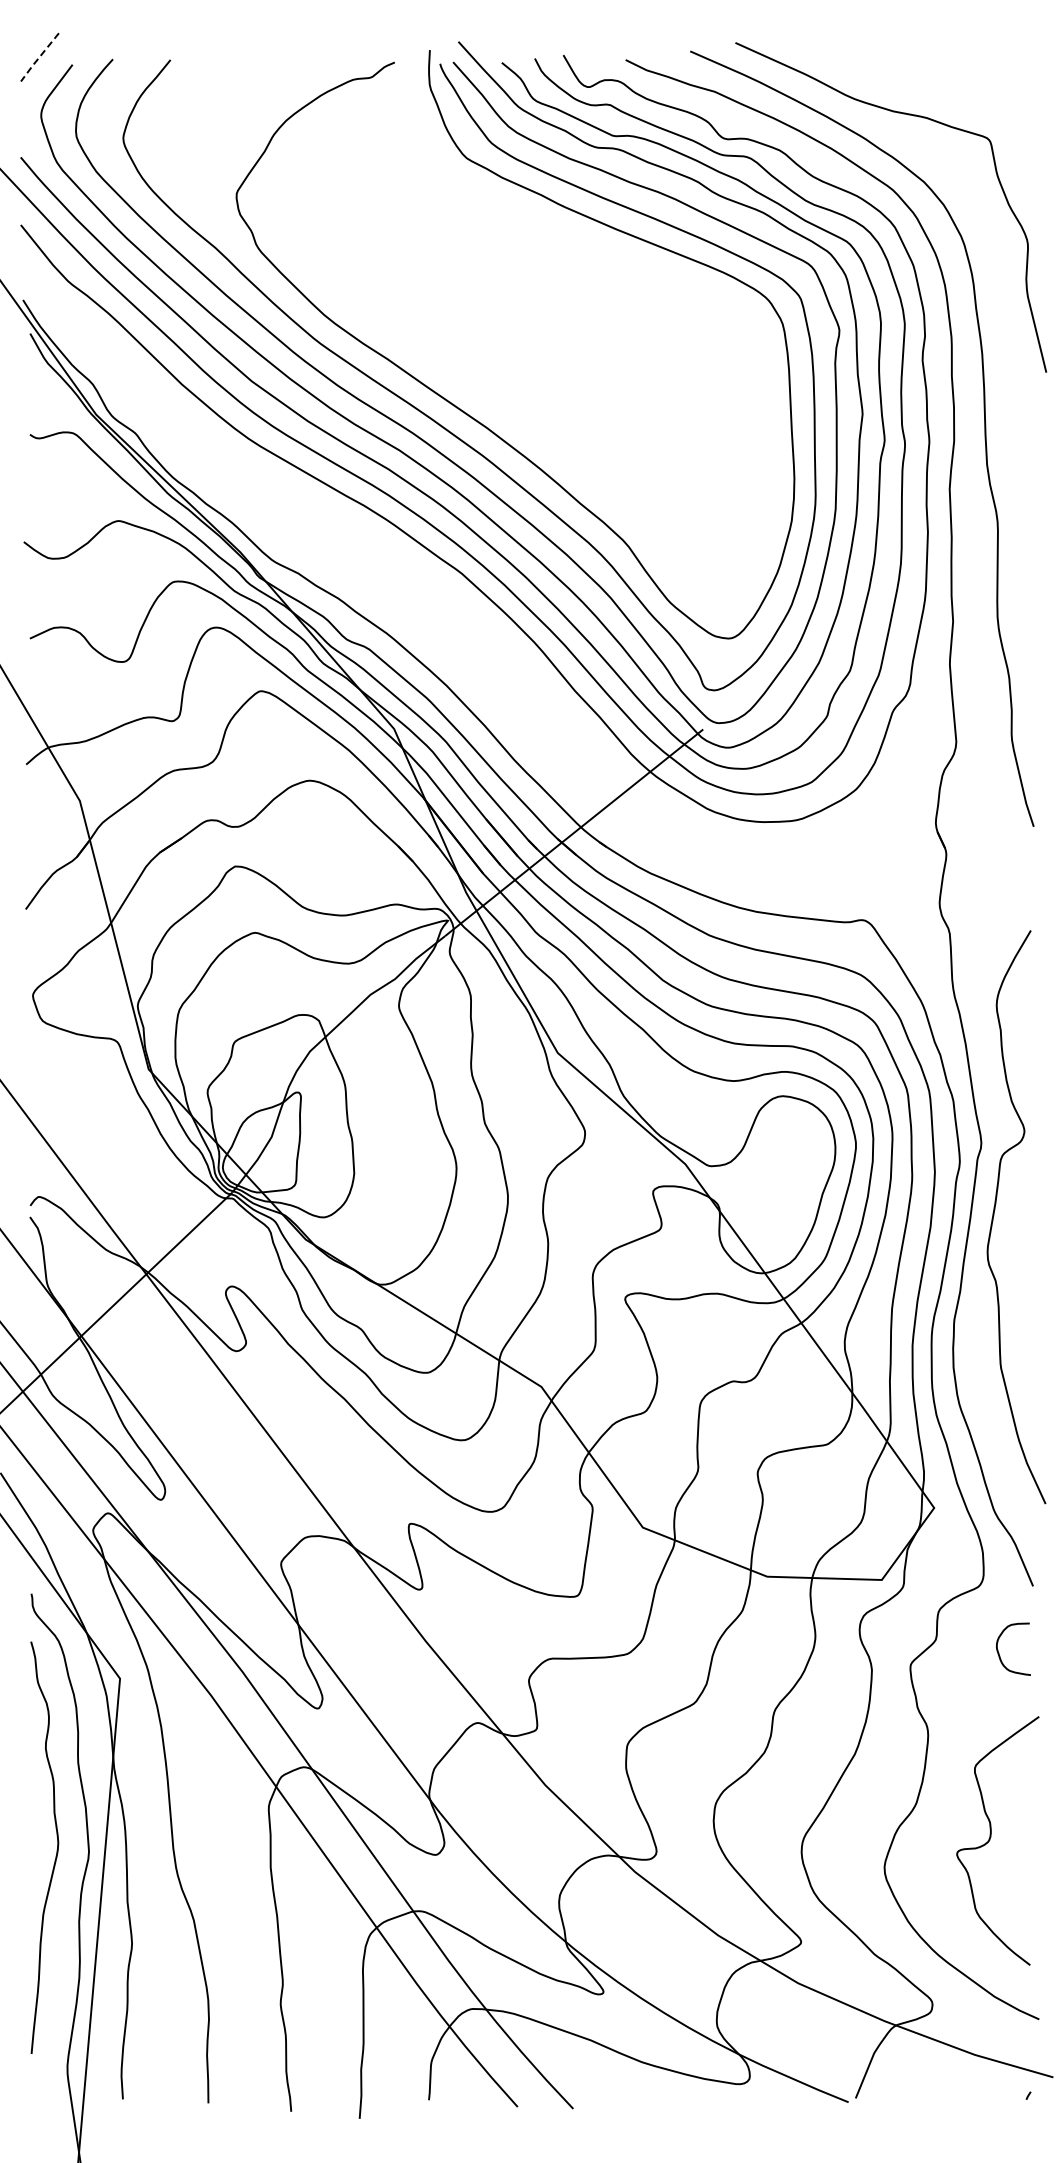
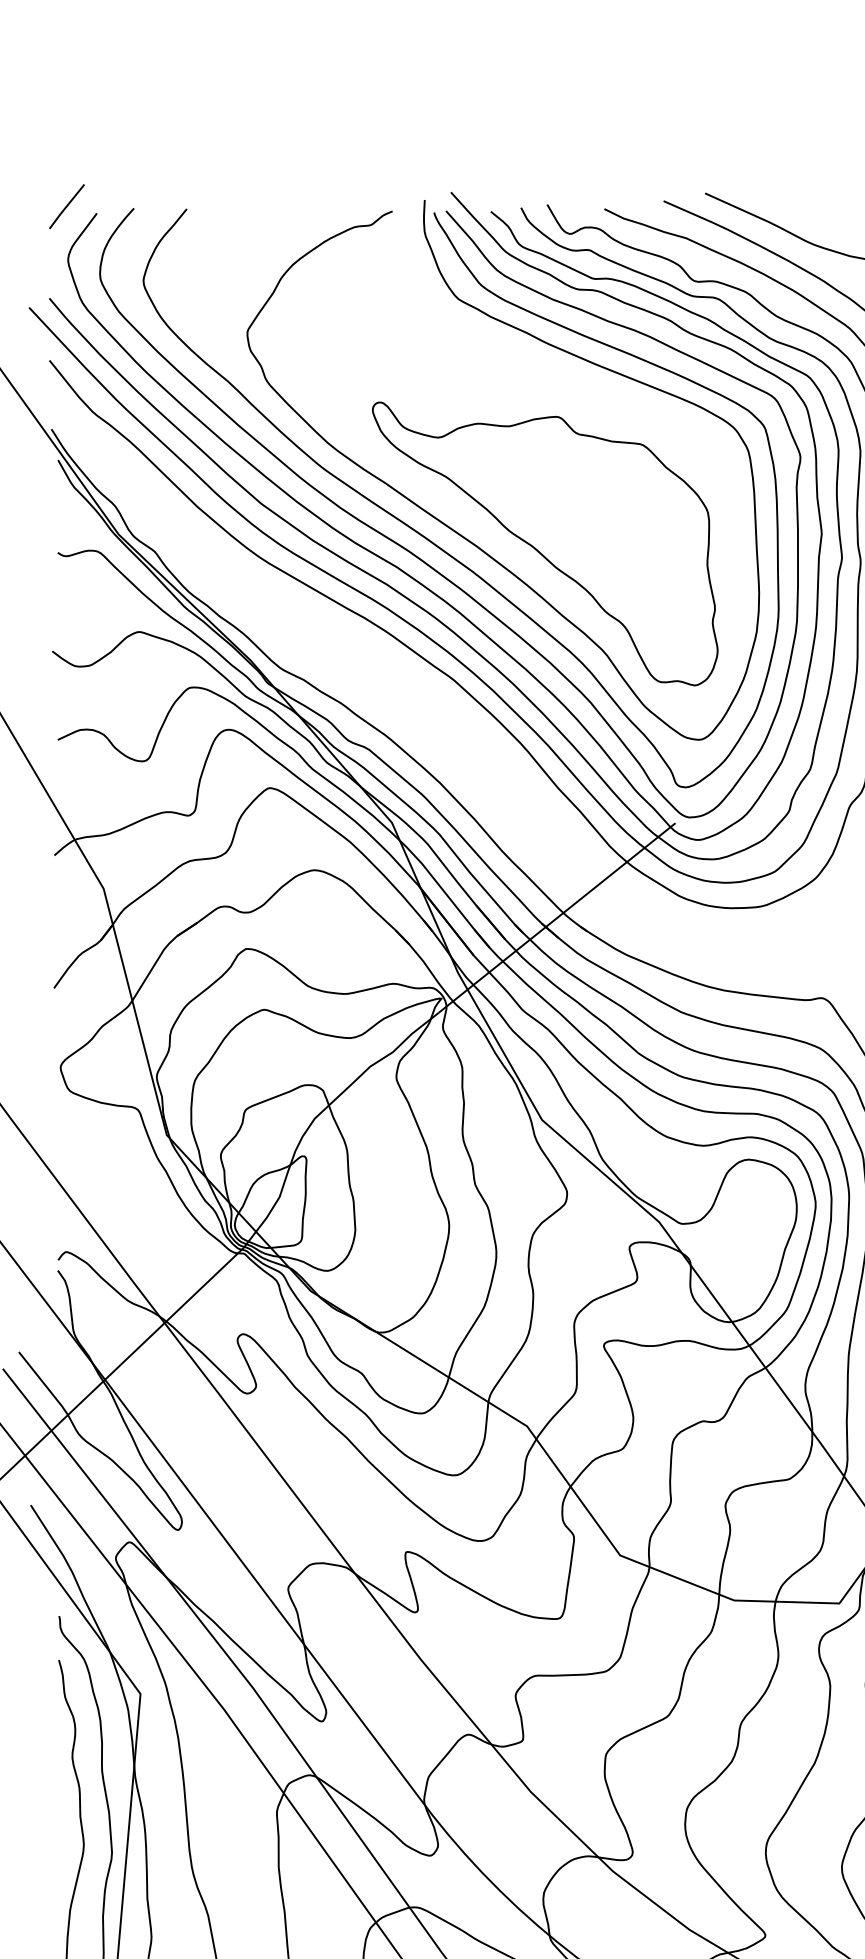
line: (39, 57) -> (66, 206), dashed -> solid
part: (561, 425) -> (545, 544), added

